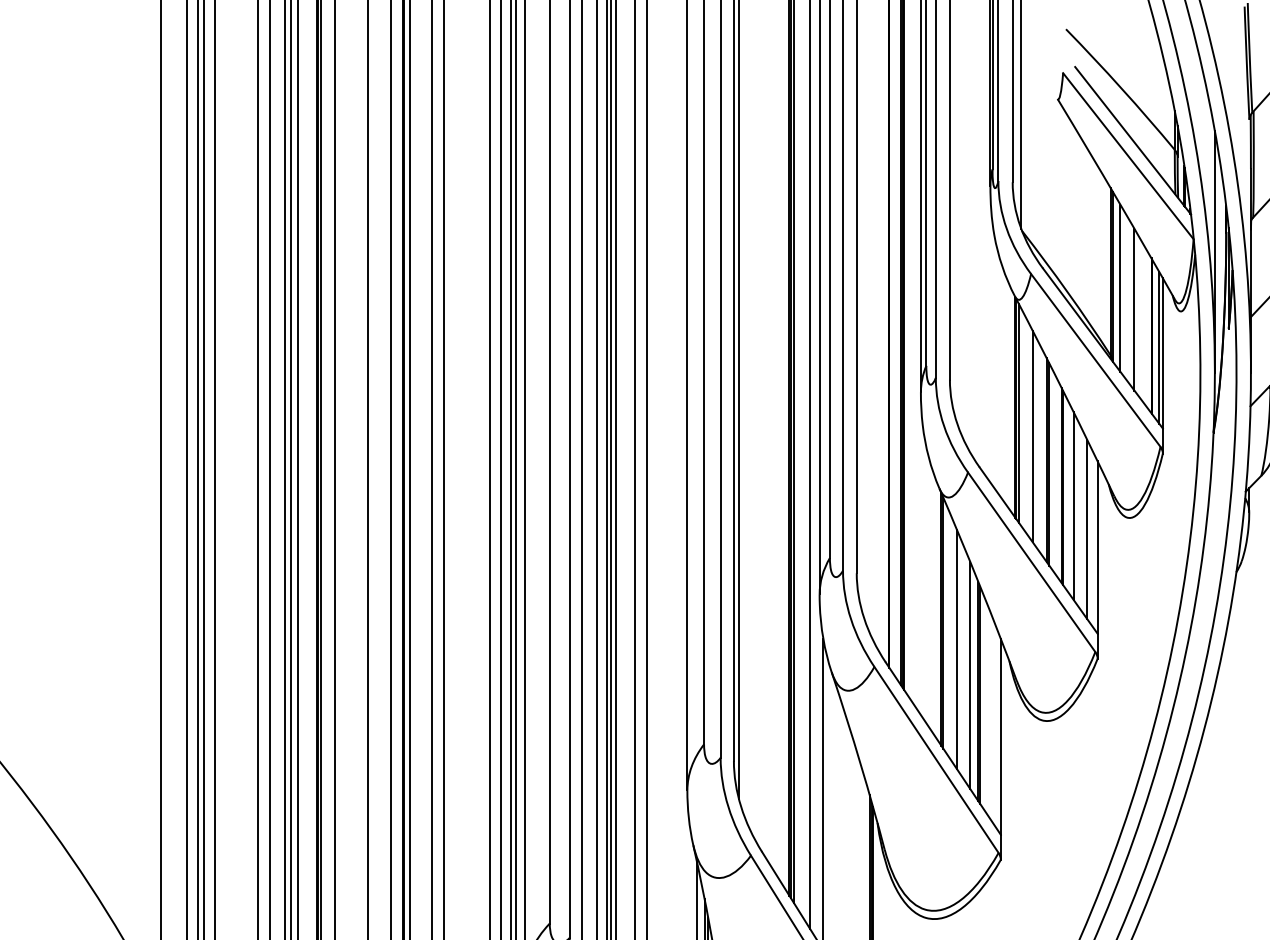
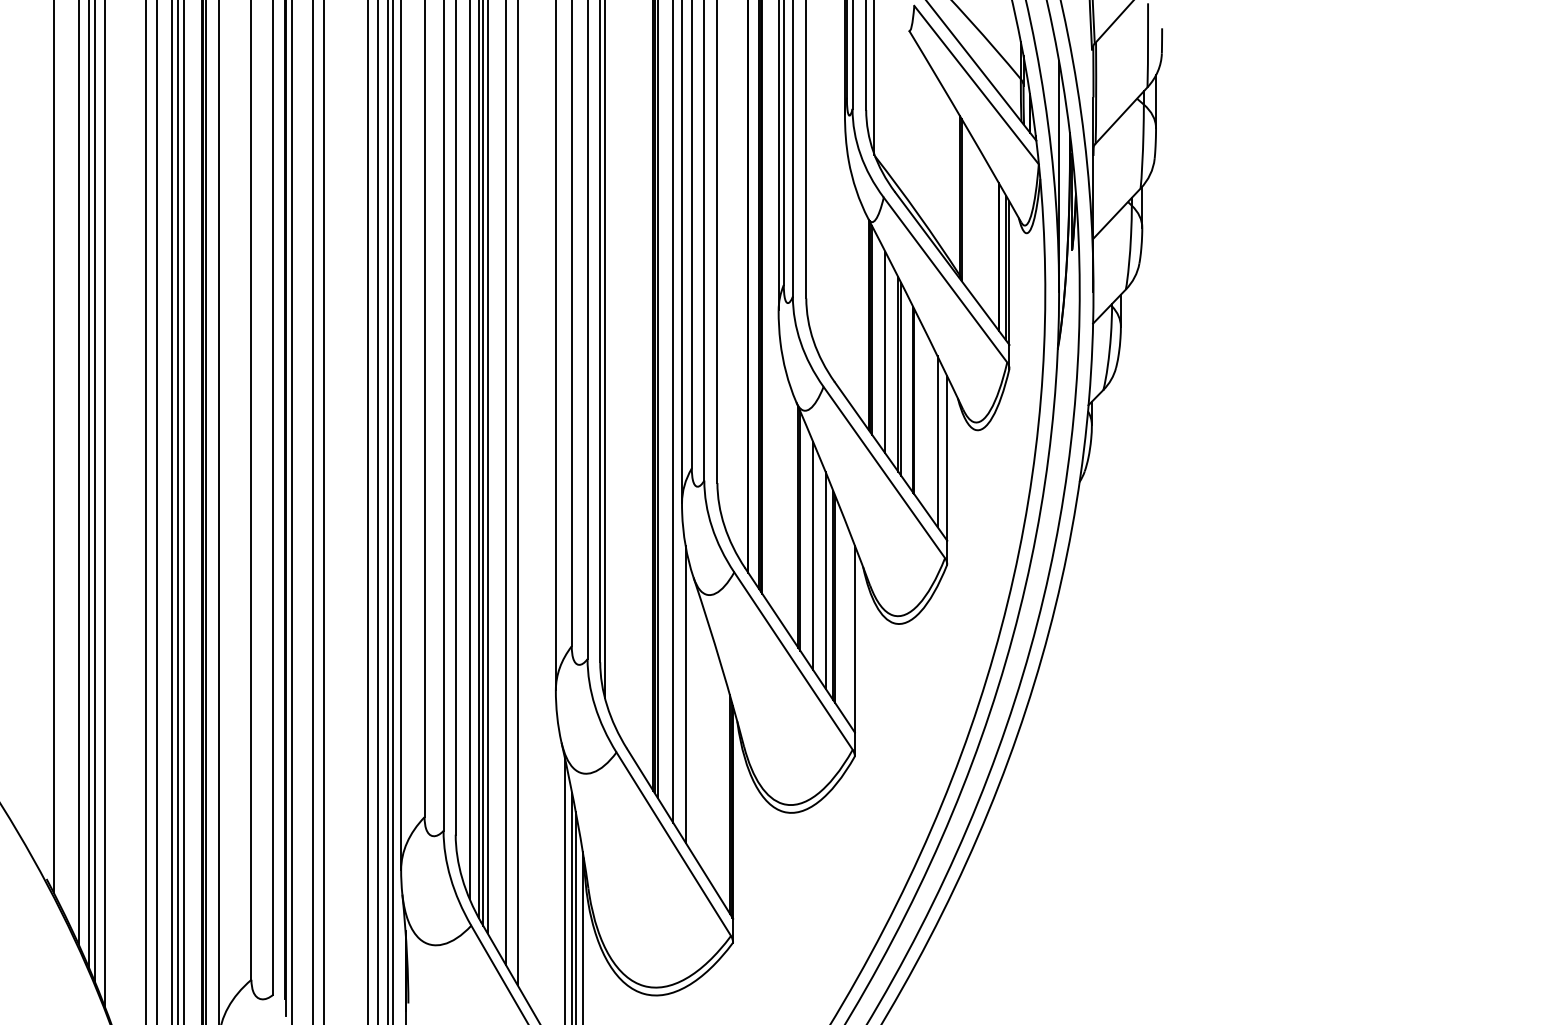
line: (1119, 287) -> (968, 210), removed
line: (1134, 309) -> (982, 231), removed
line: (1073, 505) -> (924, 418), removed

